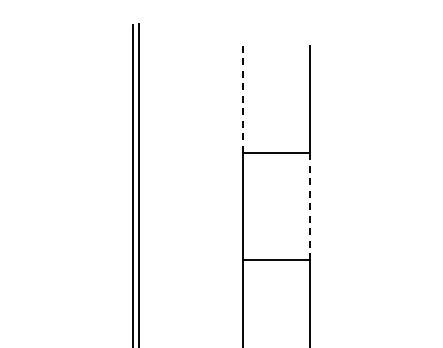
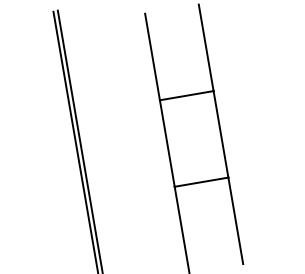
line: (243, 99) -> (152, 56), dashed -> solid
line: (309, 206) -> (220, 134), dashed -> solid

